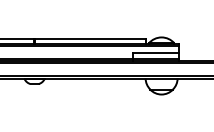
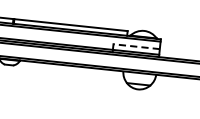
line: (155, 53) -> (136, 46), solid -> dashed

